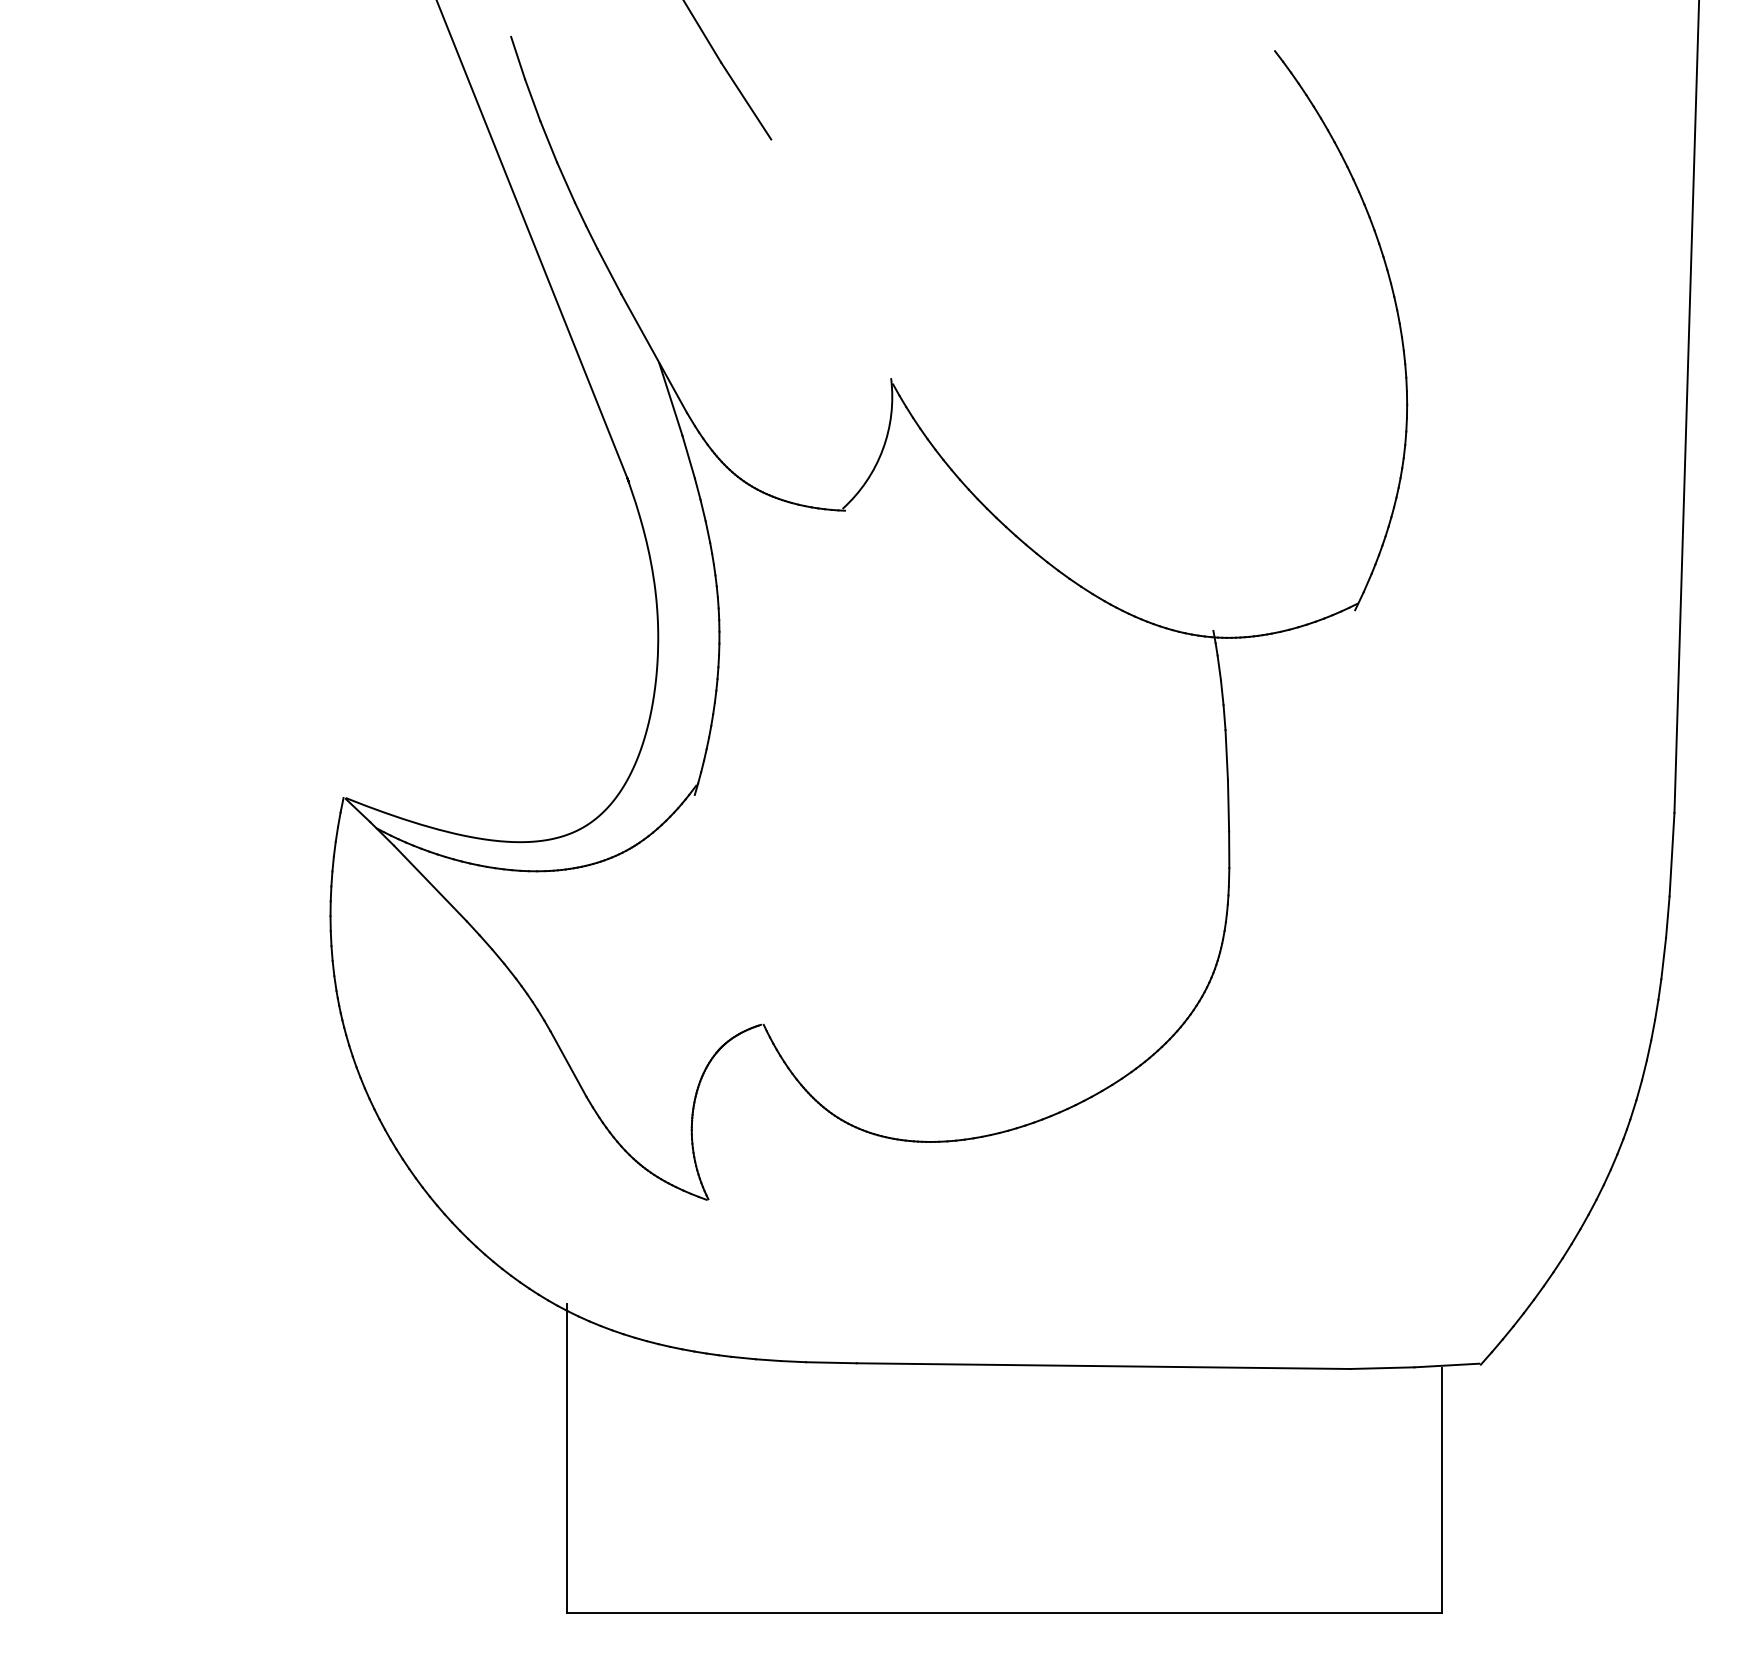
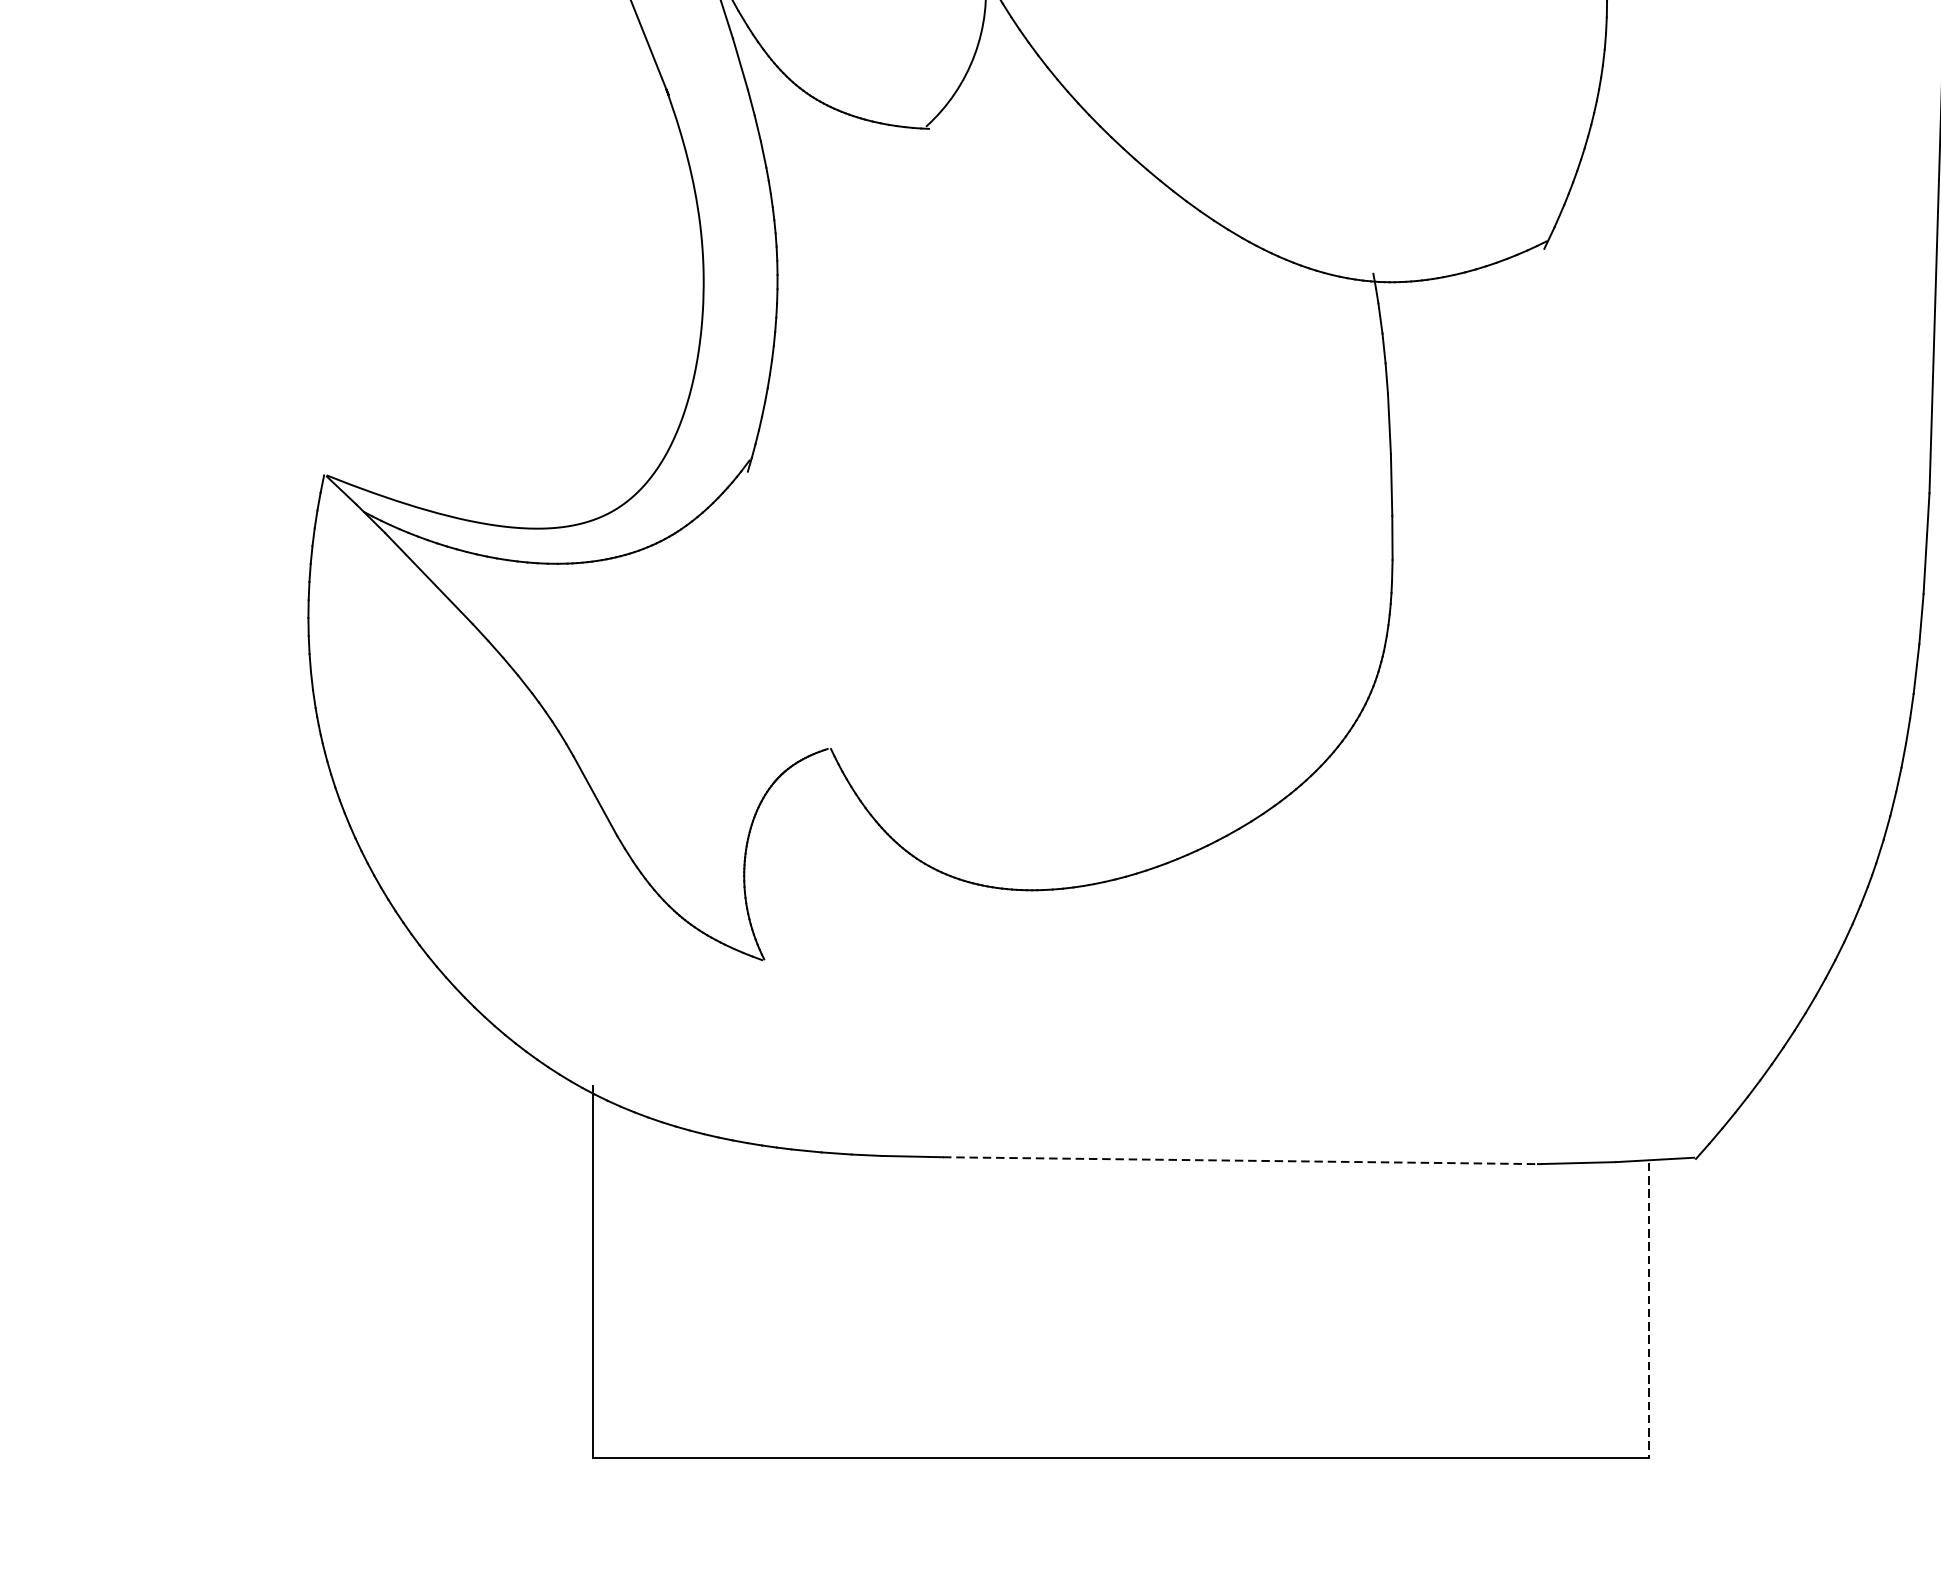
line: (1103, 1366) -> (1240, 1161), solid -> dashed
line: (1441, 1490) -> (1648, 1310), solid -> dashed

